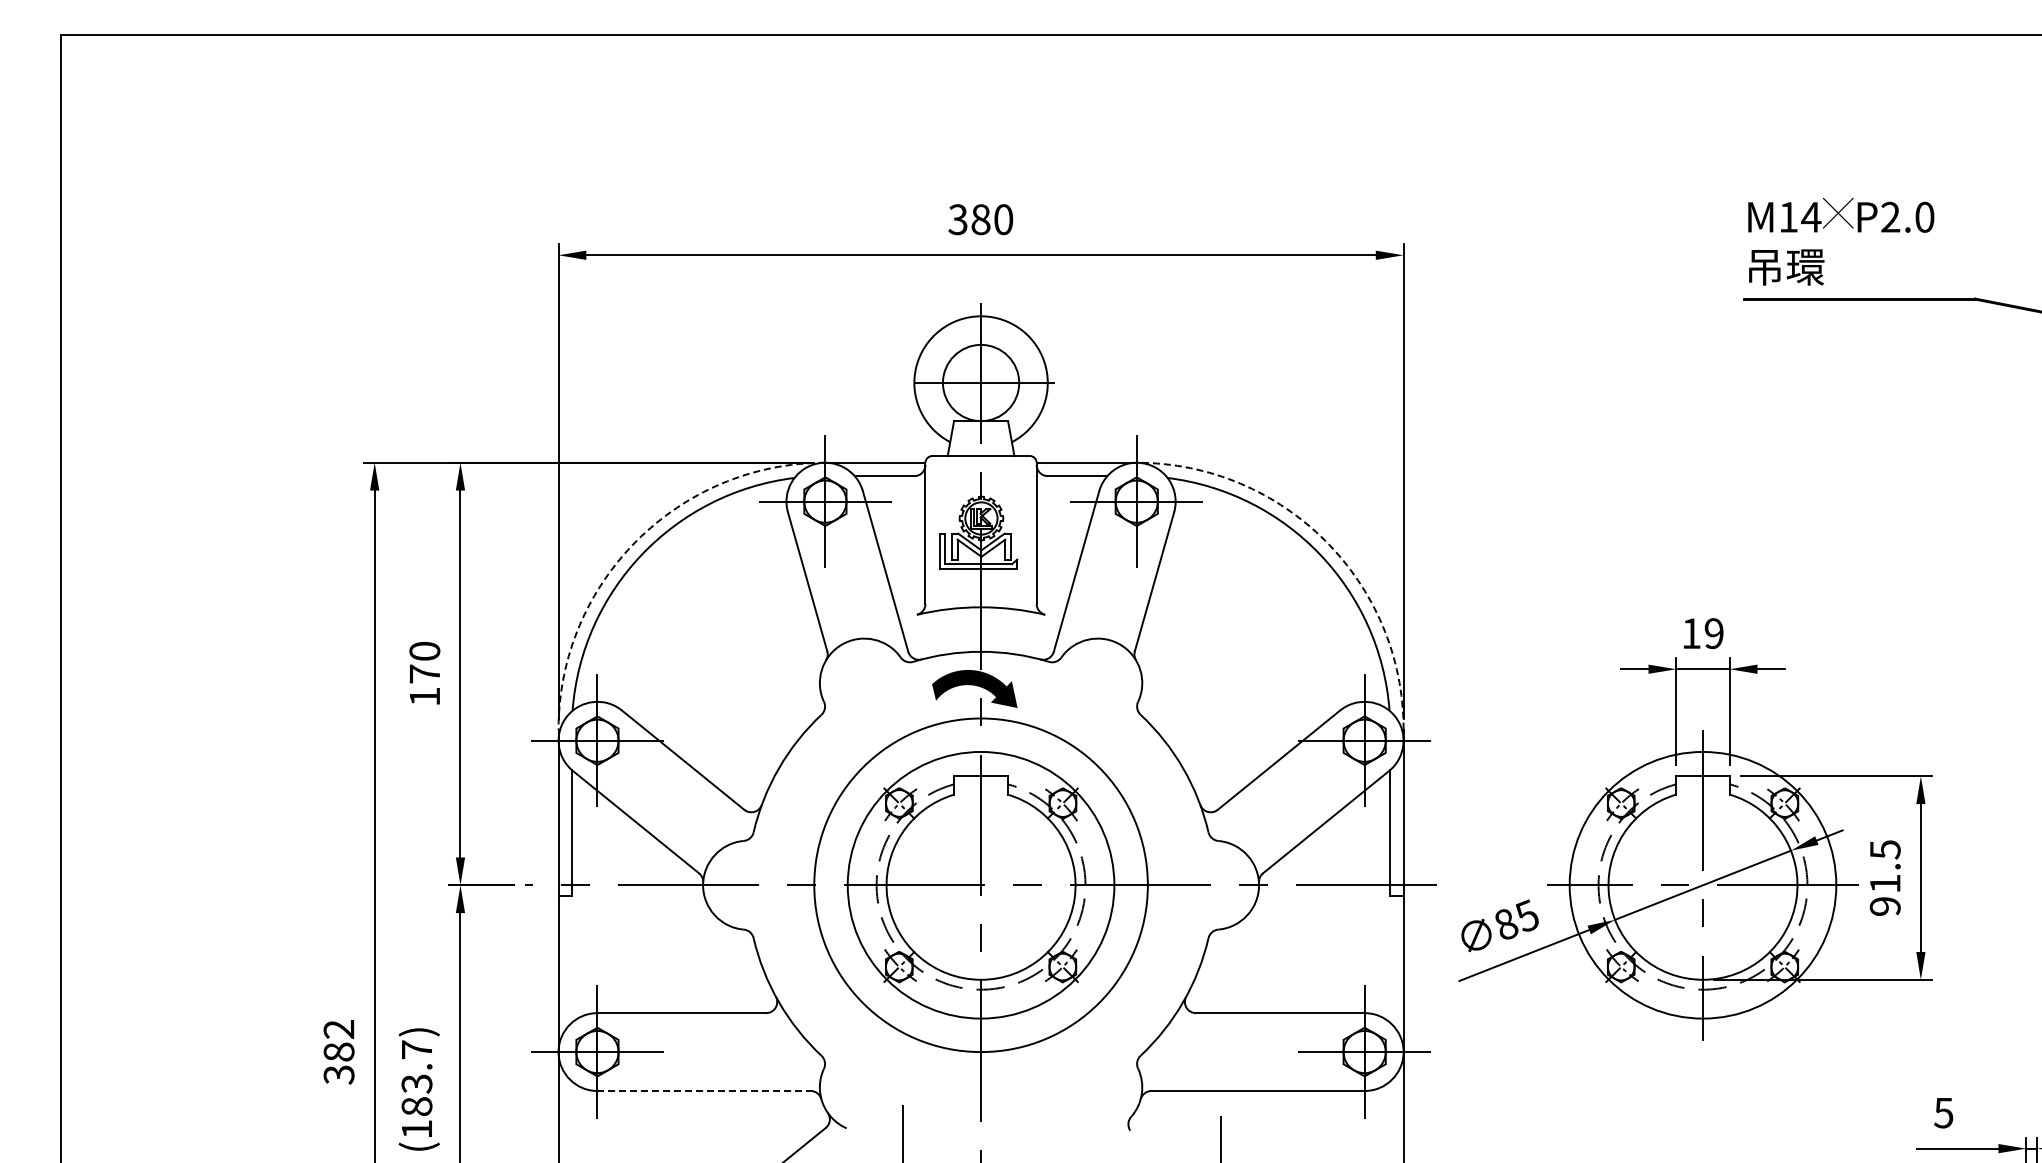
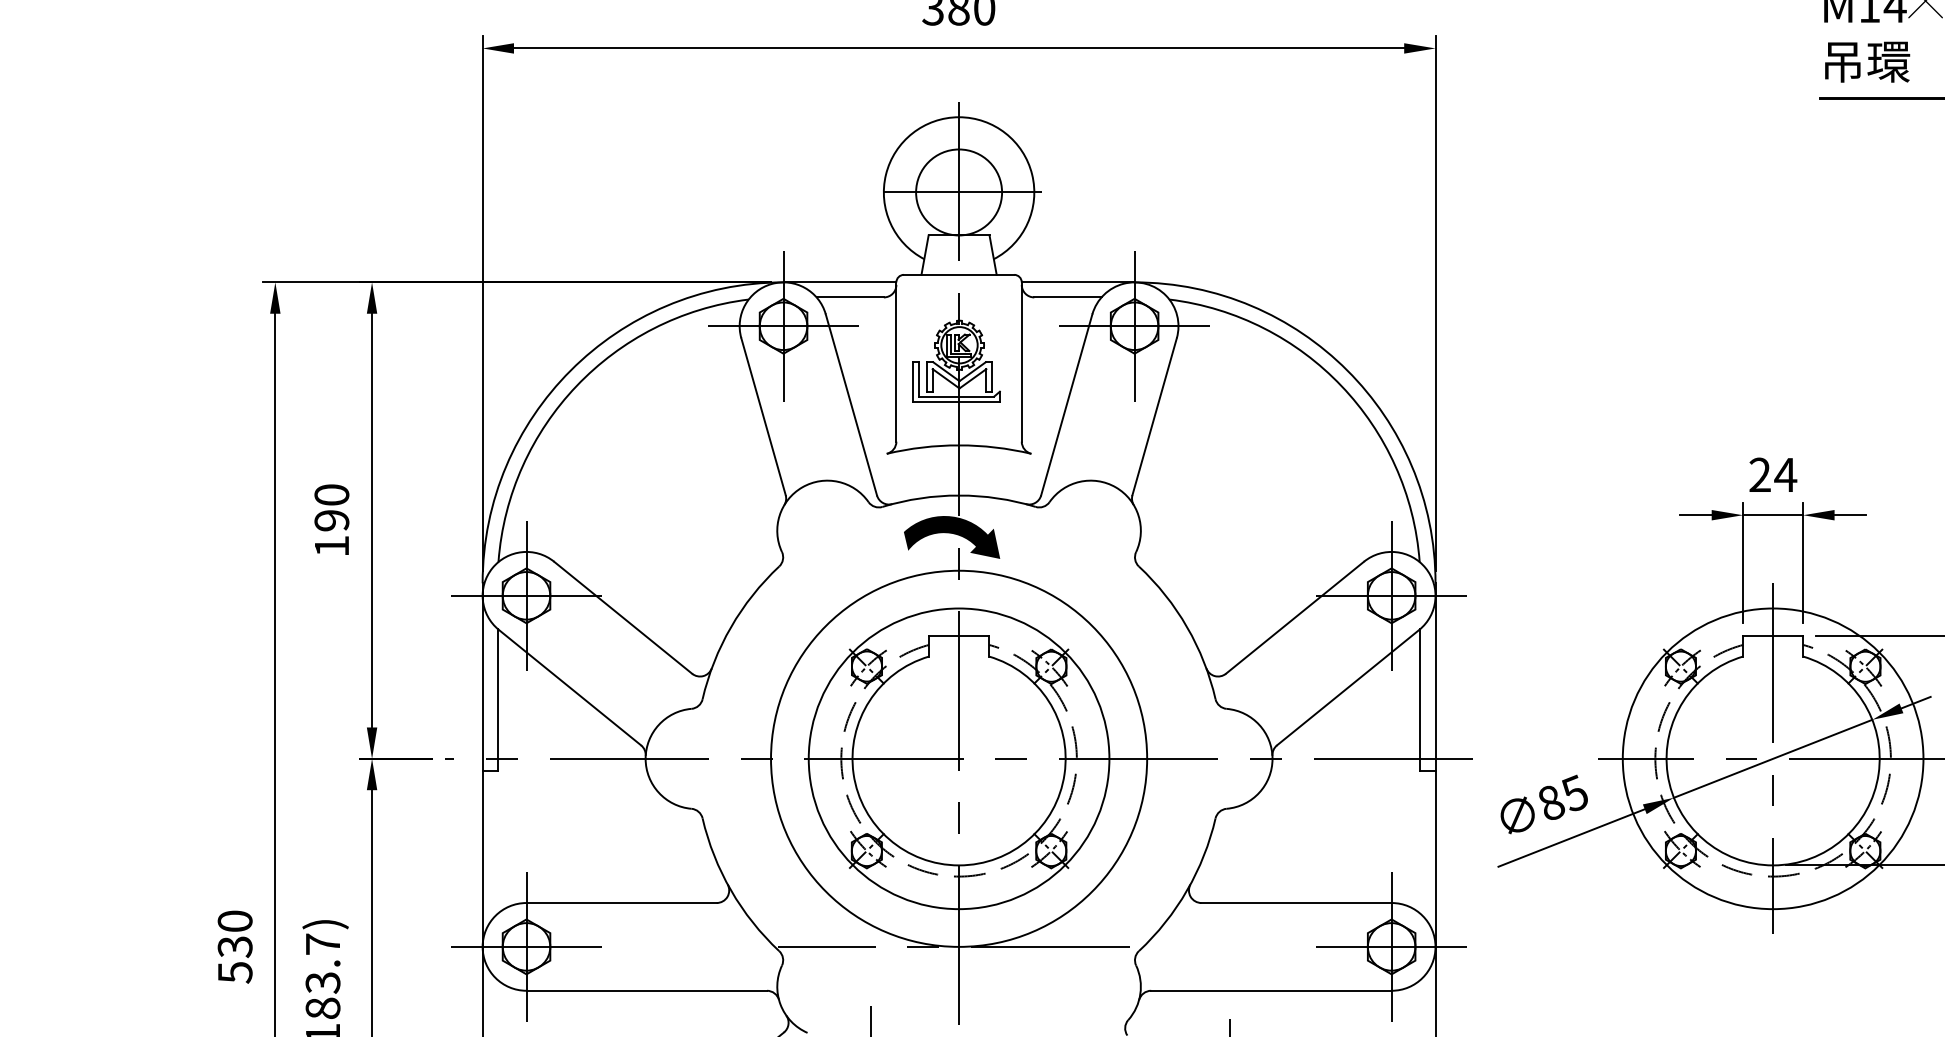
arc: (636, 540) -> (570, 370), dashed -> solid
arc: (1325, 540) -> (1347, 370), dashed -> solid
text: (1703, 633) -> (1773, 474), 19 -> 24
text: (424, 673) -> (331, 520), 170 -> 190
text: (338, 1052) -> (234, 947), 382 -> 530
line: (976, 1052) -> (953, 947), added
line: (704, 1090) -> (647, 990), dashed -> solid

